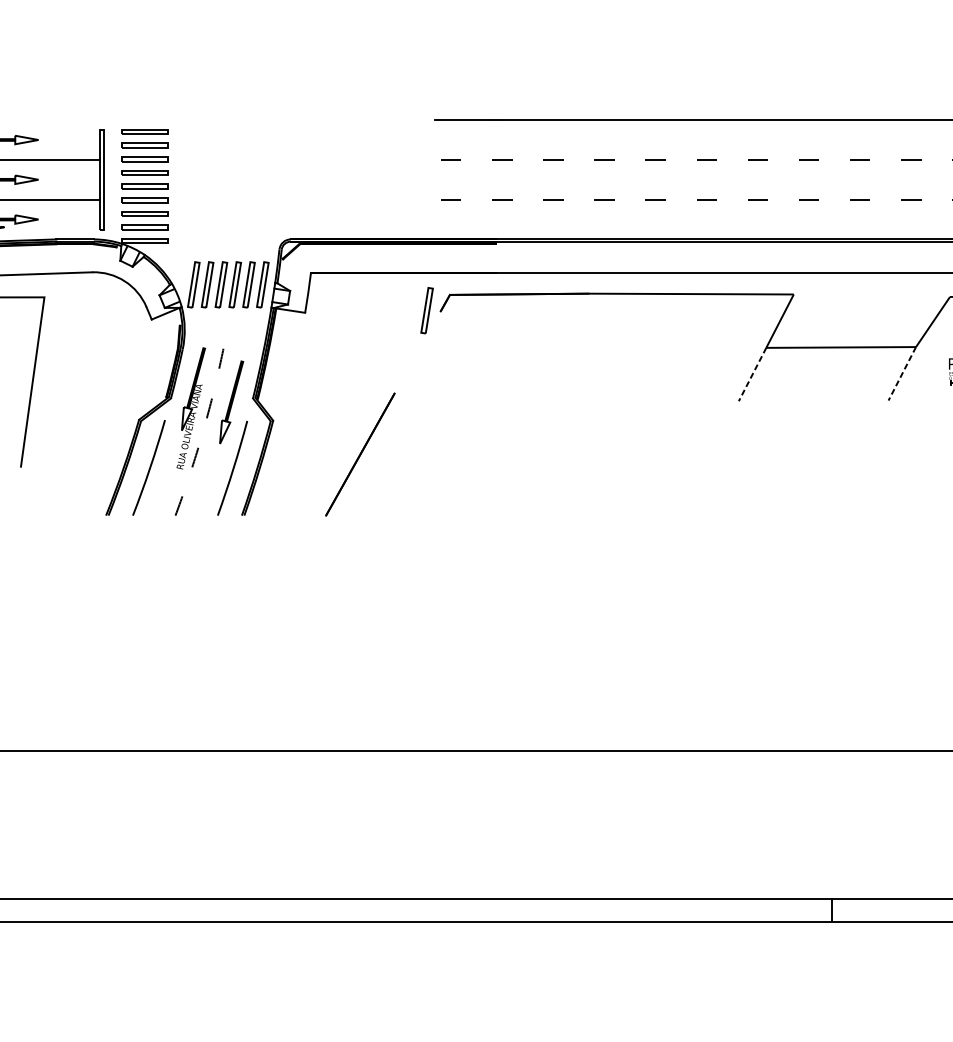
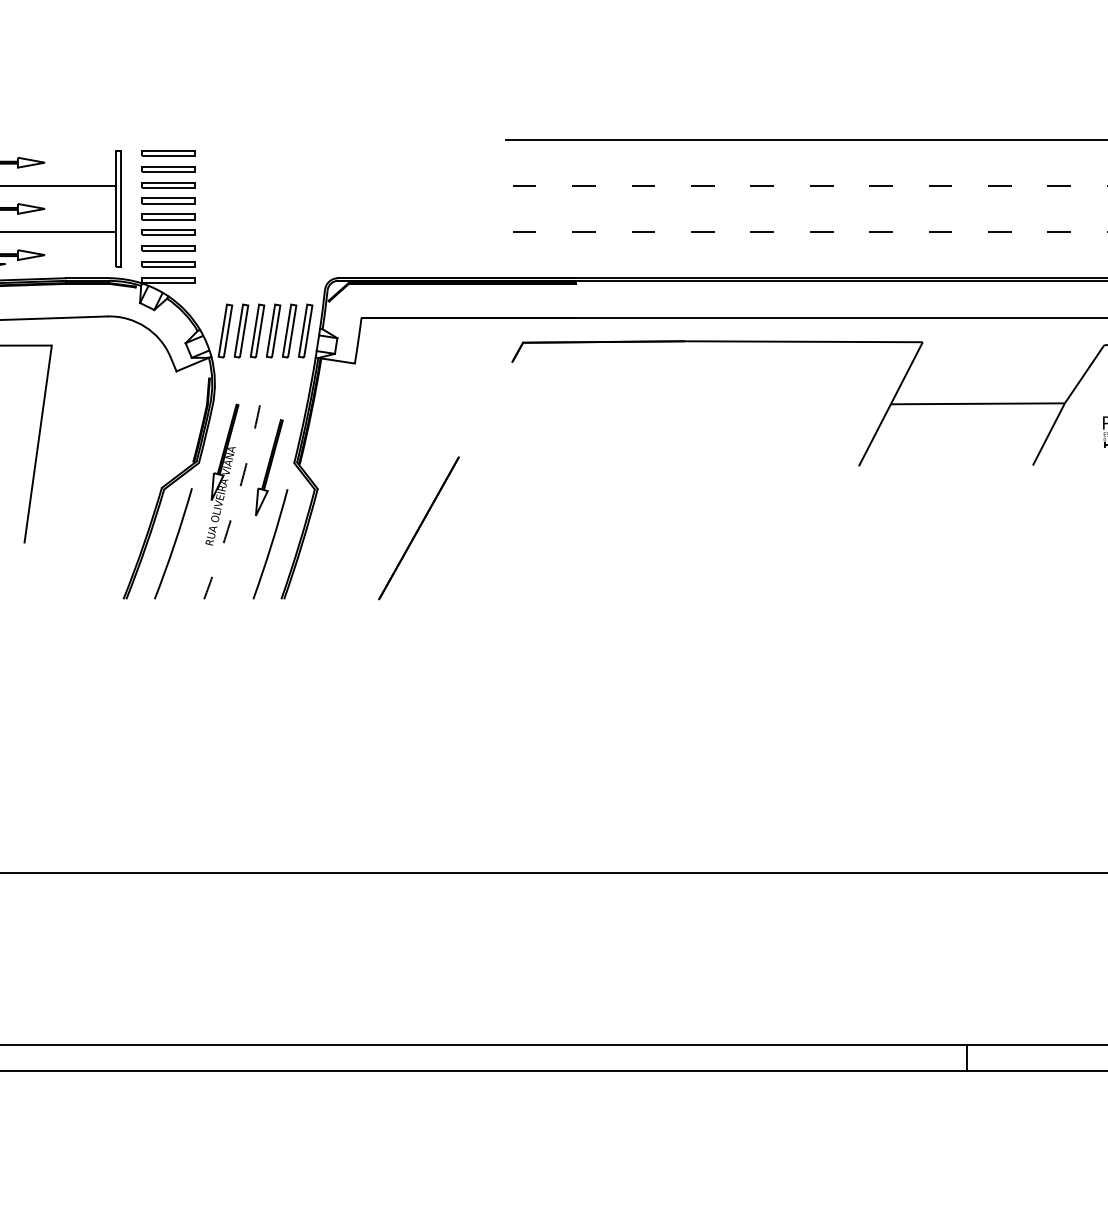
part: (427, 310) -> (496, 360), removed
line: (901, 373) -> (1048, 434), dashed -> solid
line: (752, 374) -> (874, 435), dashed -> solid

